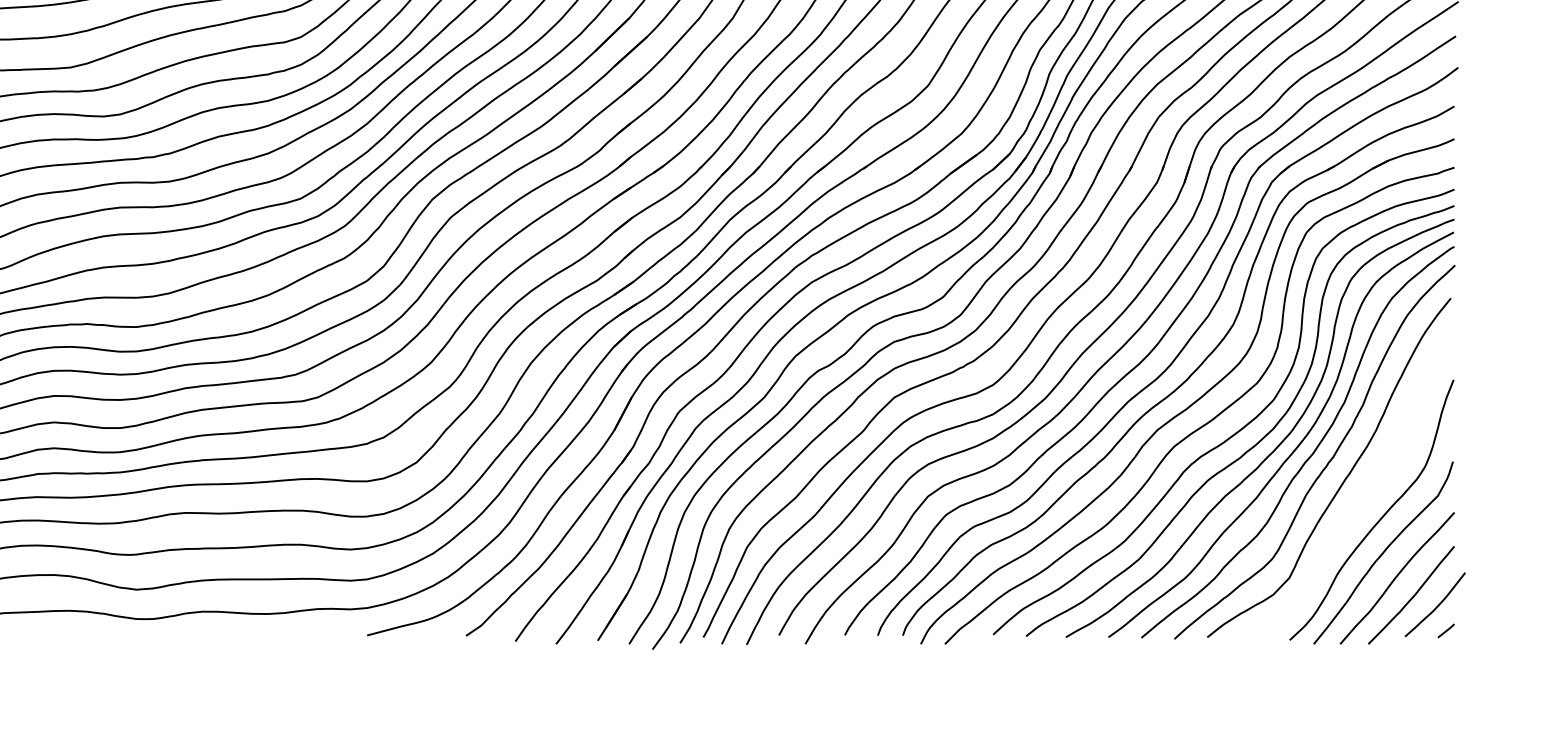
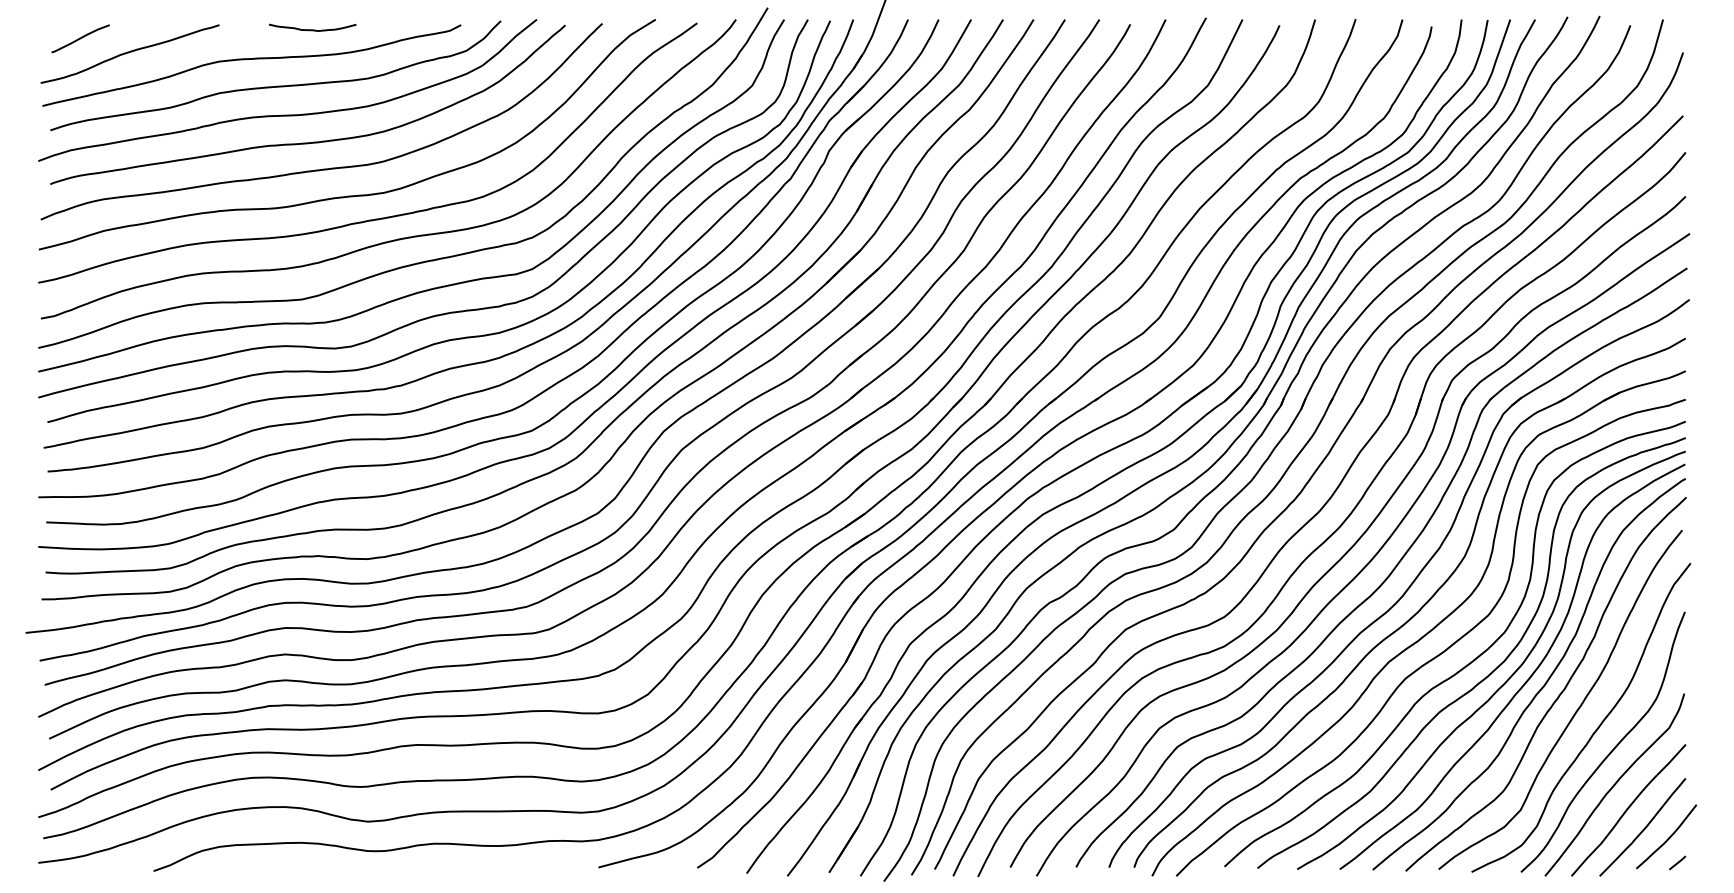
curve: (1364, 497) -> (1595, 729), added

